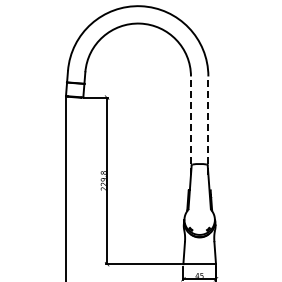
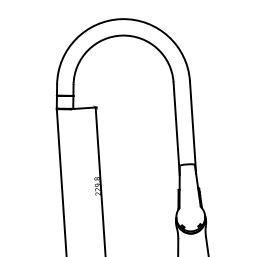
line: (190, 125) -> (176, 128), dashed -> solid
line: (208, 125) -> (193, 127), dashed -> solid

